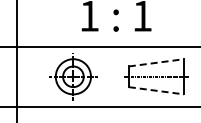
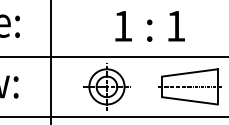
line: (156, 62) -> (190, 72), dashed -> solid
line: (156, 90) -> (190, 100), dashed -> solid

